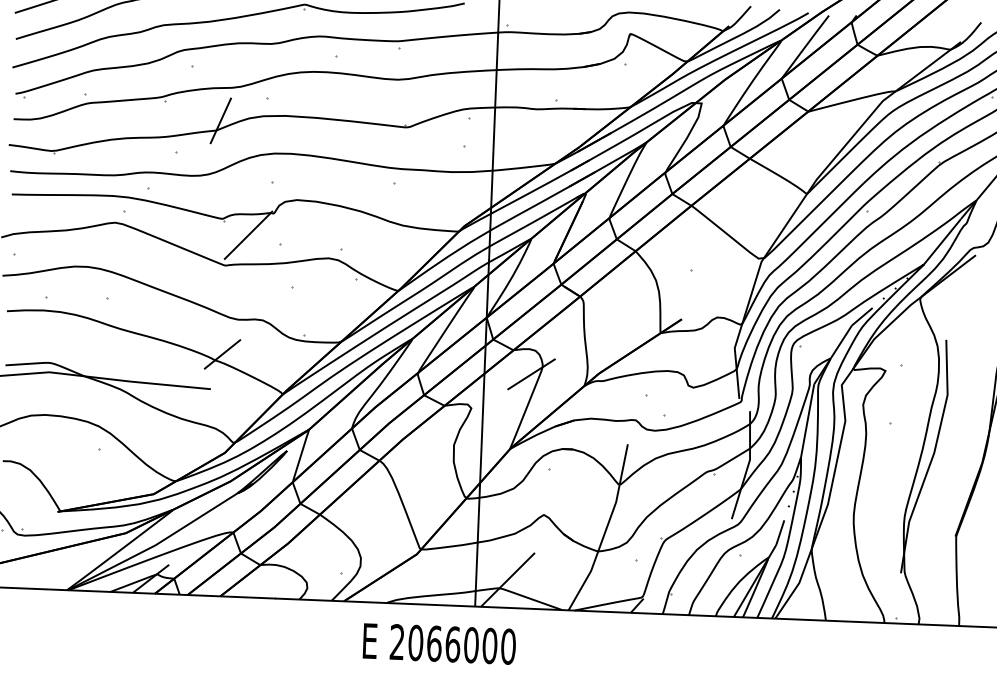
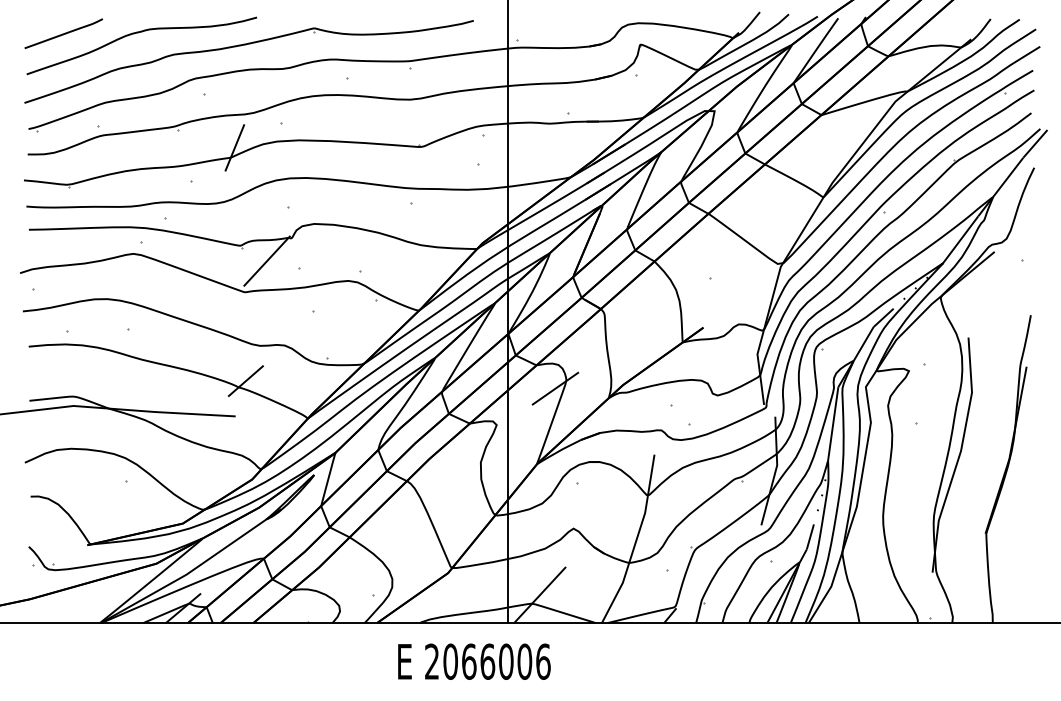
text: (508, 646) -> (543, 661), 2066000 -> 2066006

